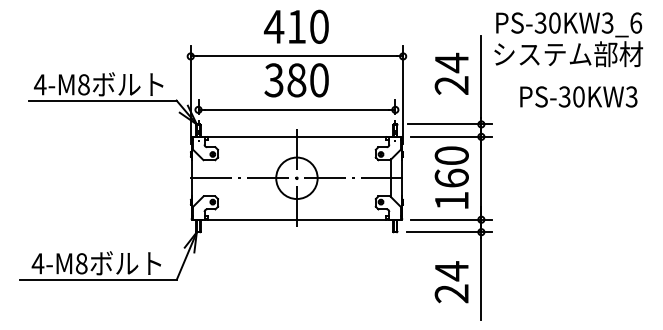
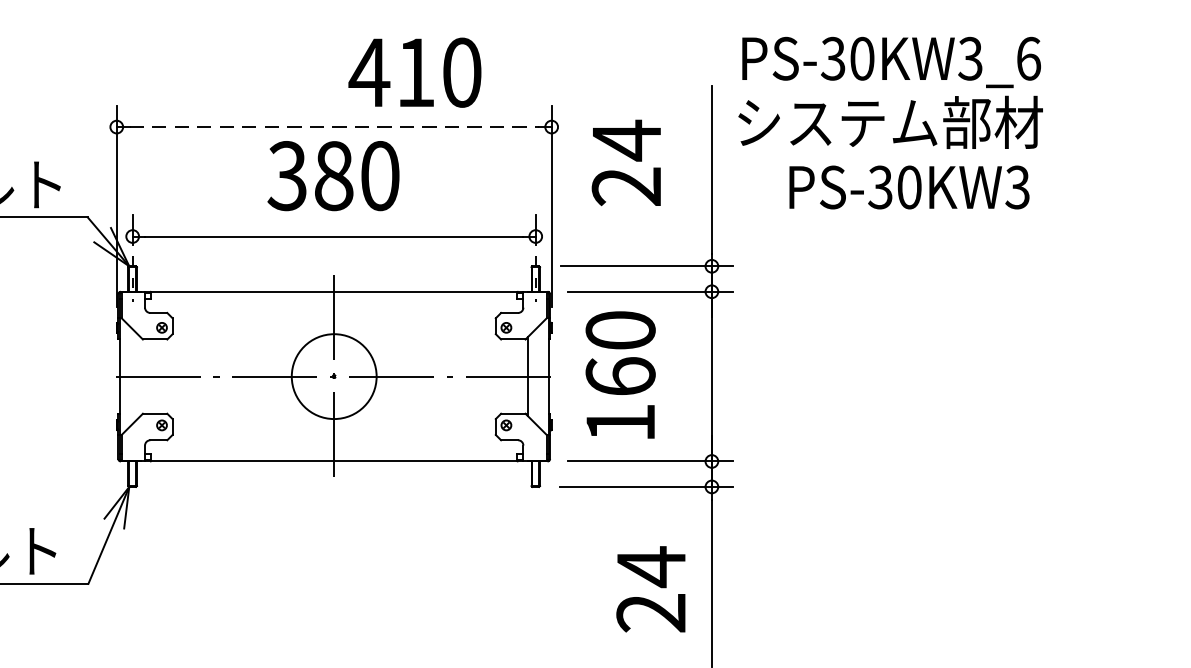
text: (295, 26) -> (413, 71), moved
line: (296, 56) -> (333, 127), solid -> dashed
text: (451, 73) -> (626, 162), moved
text: (578, 96) -> (908, 186), moved
text: (451, 177) -> (619, 374), moved

